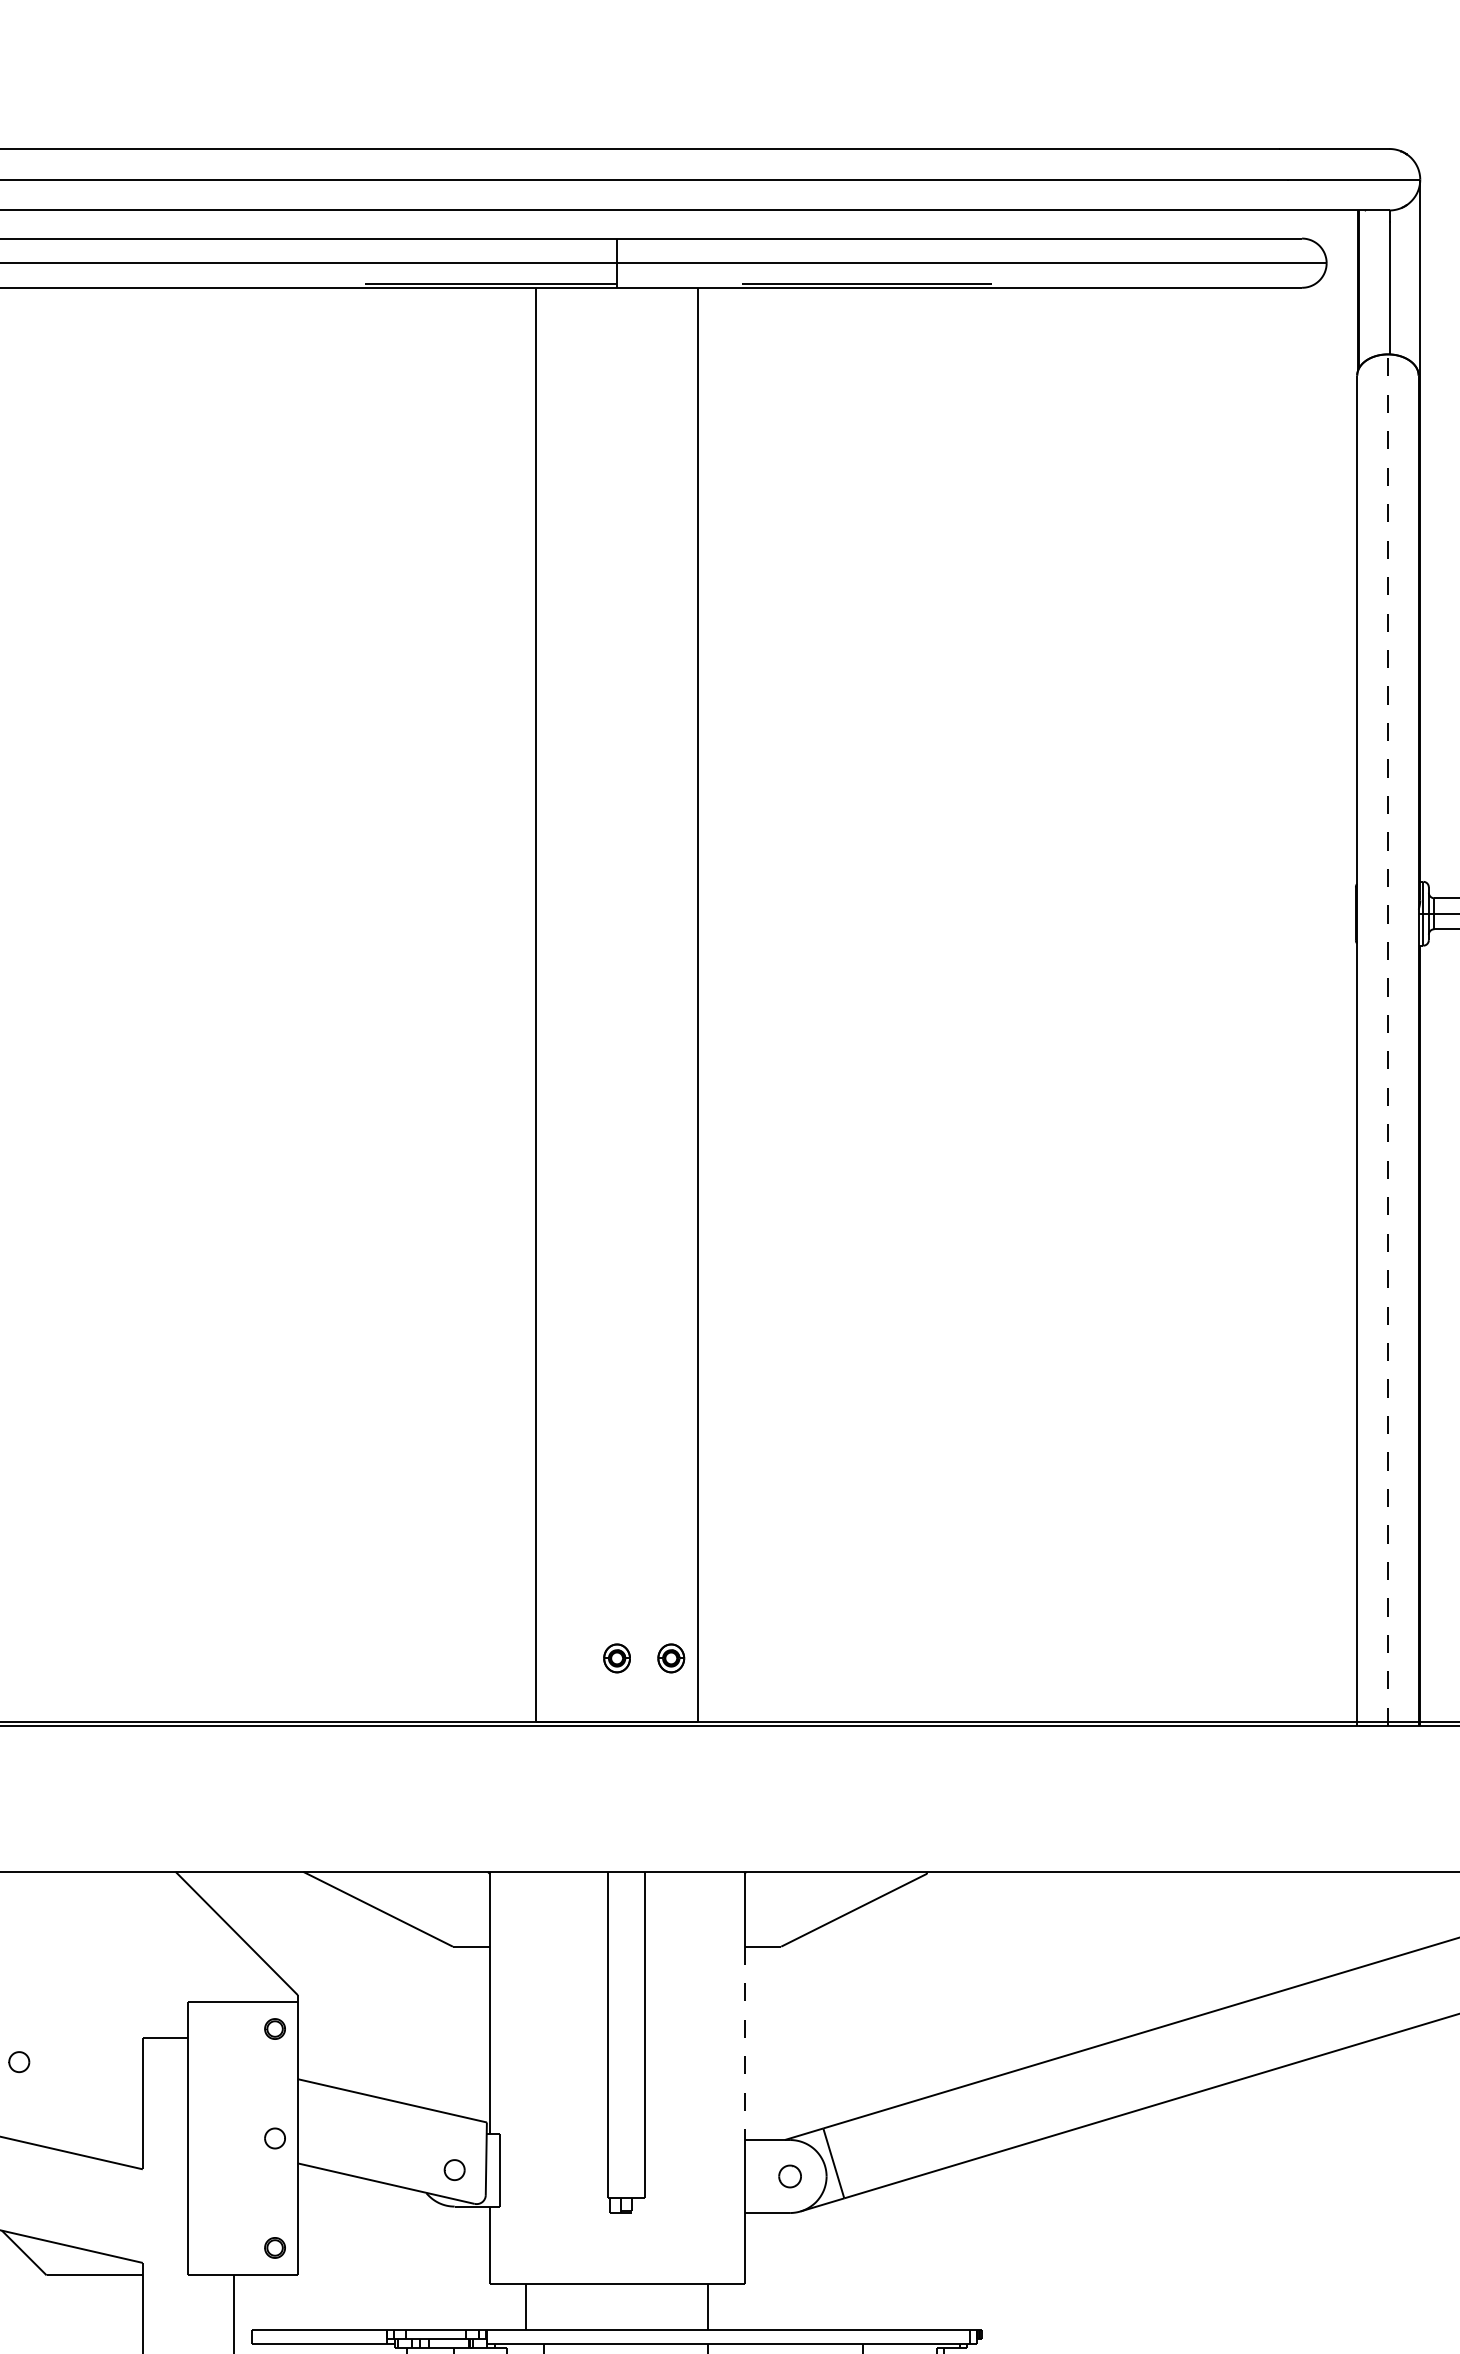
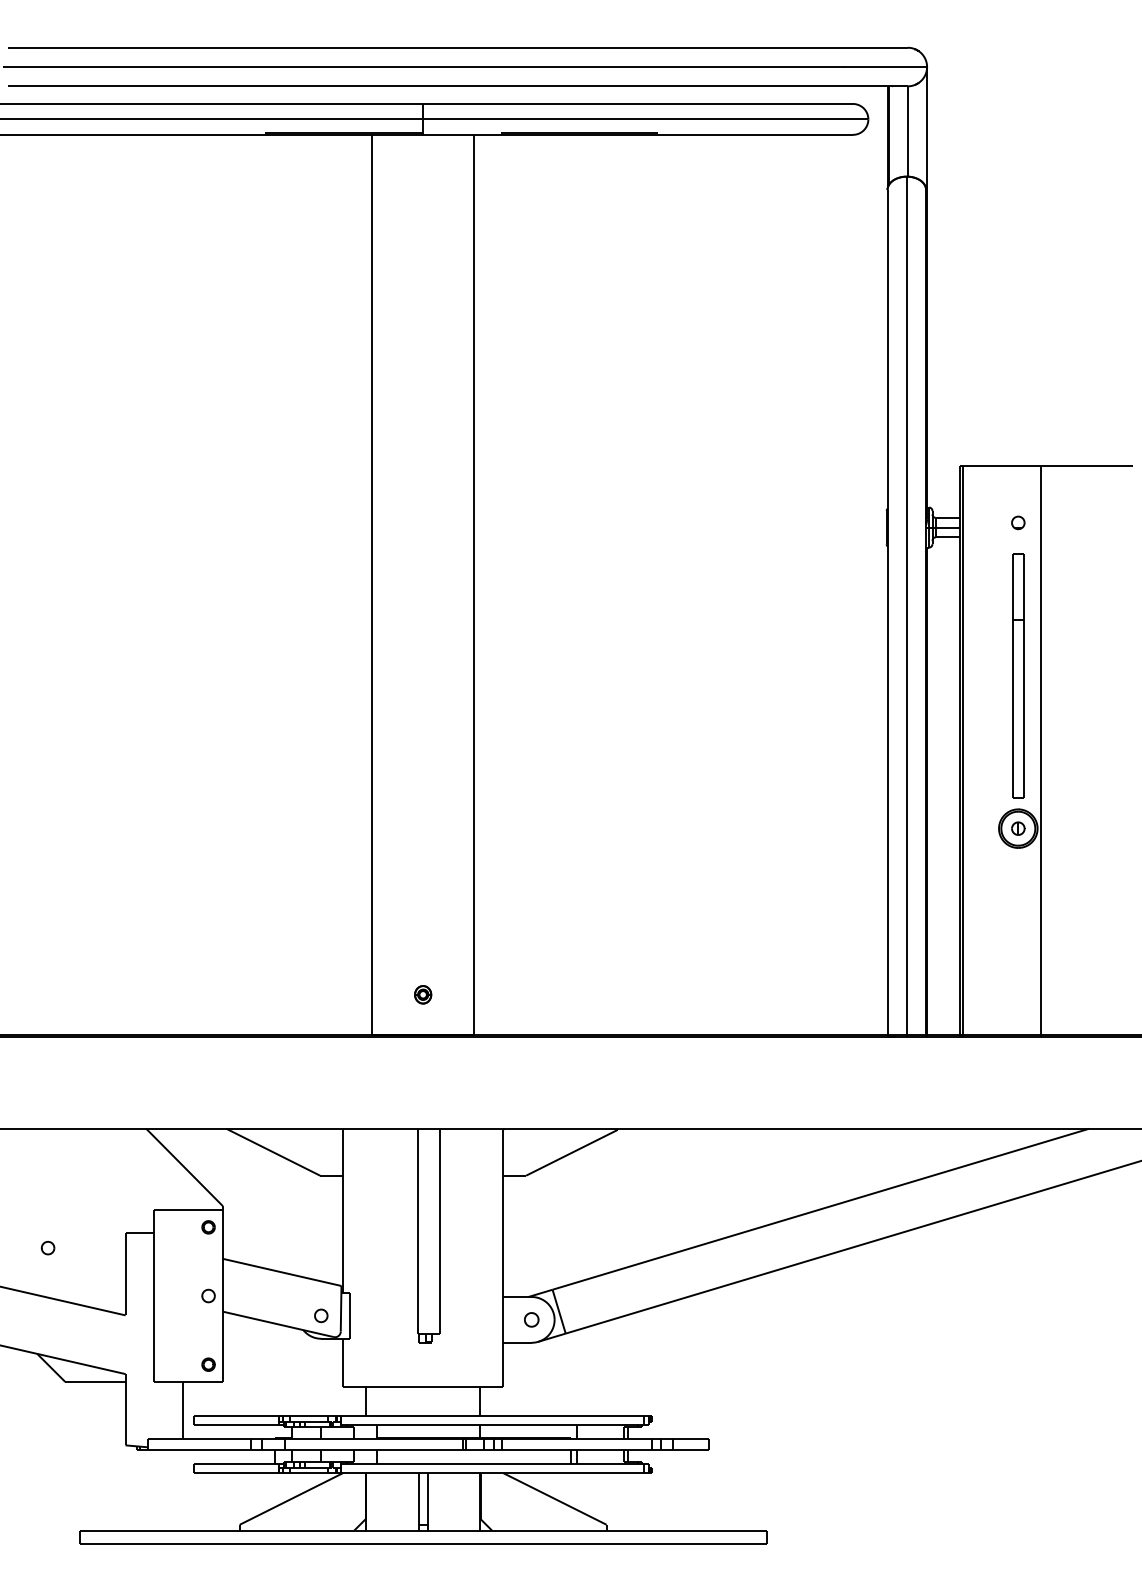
line: (1387, 1039) -> (906, 606), dashed -> solid
part: (671, 1657) -> (457, 994), removed
line: (745, 2043) -> (503, 1236), dashed -> solid

